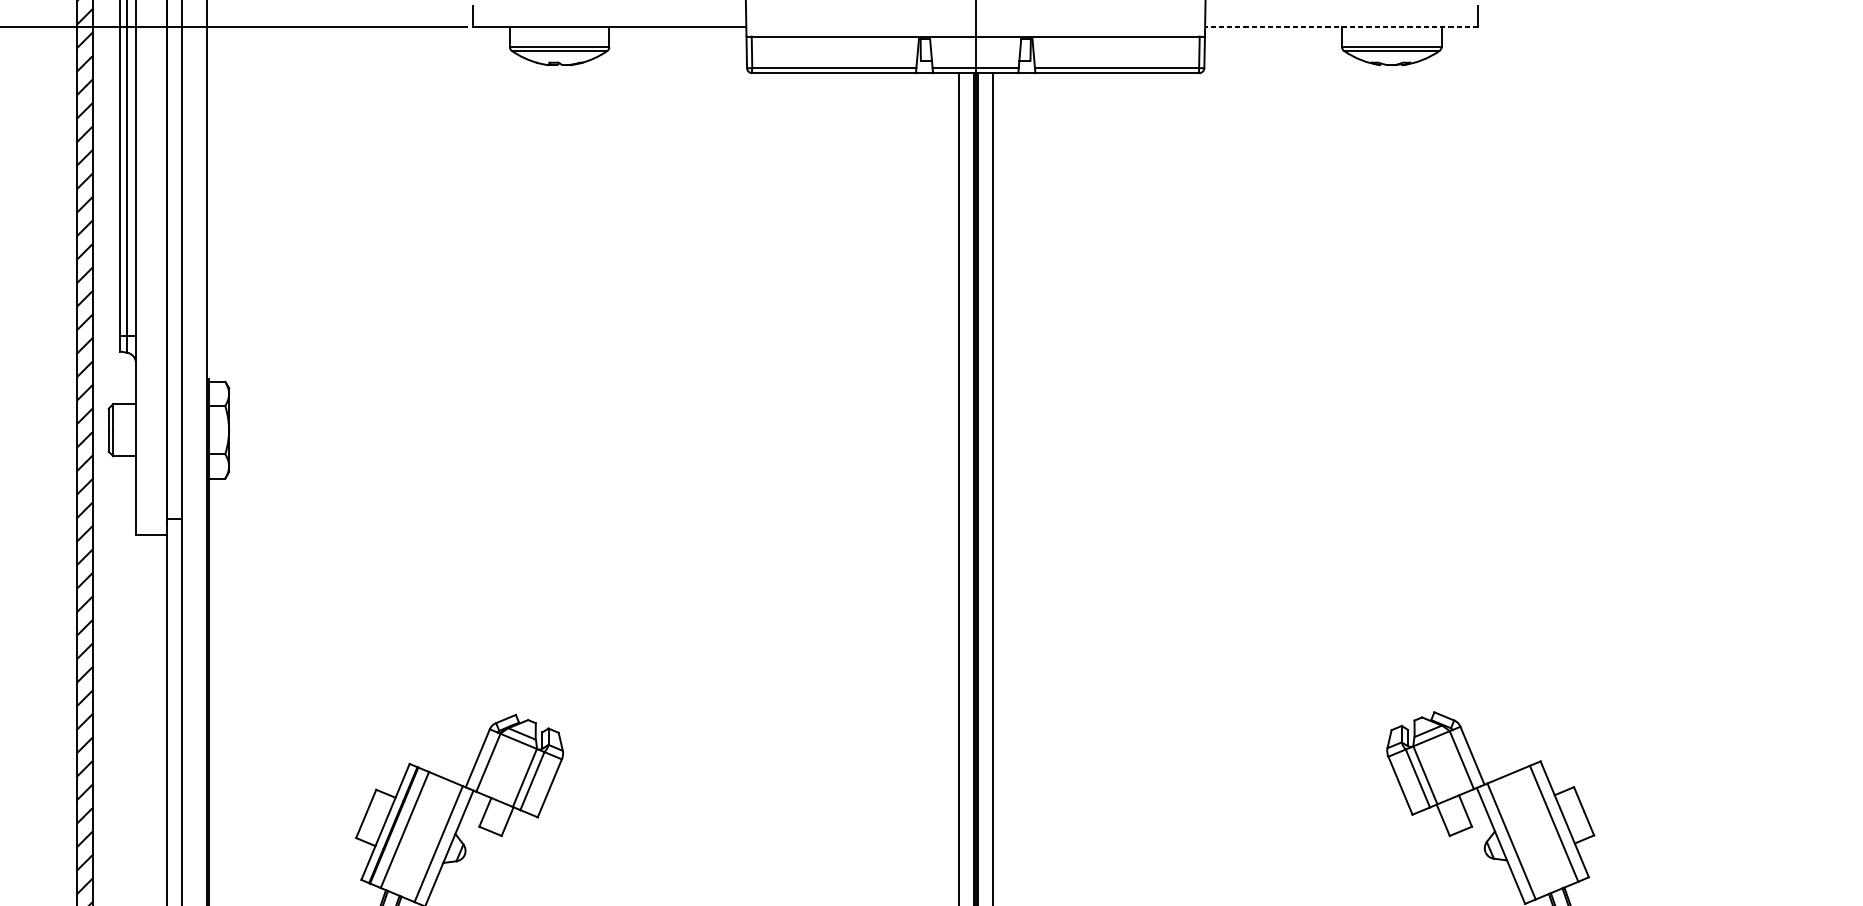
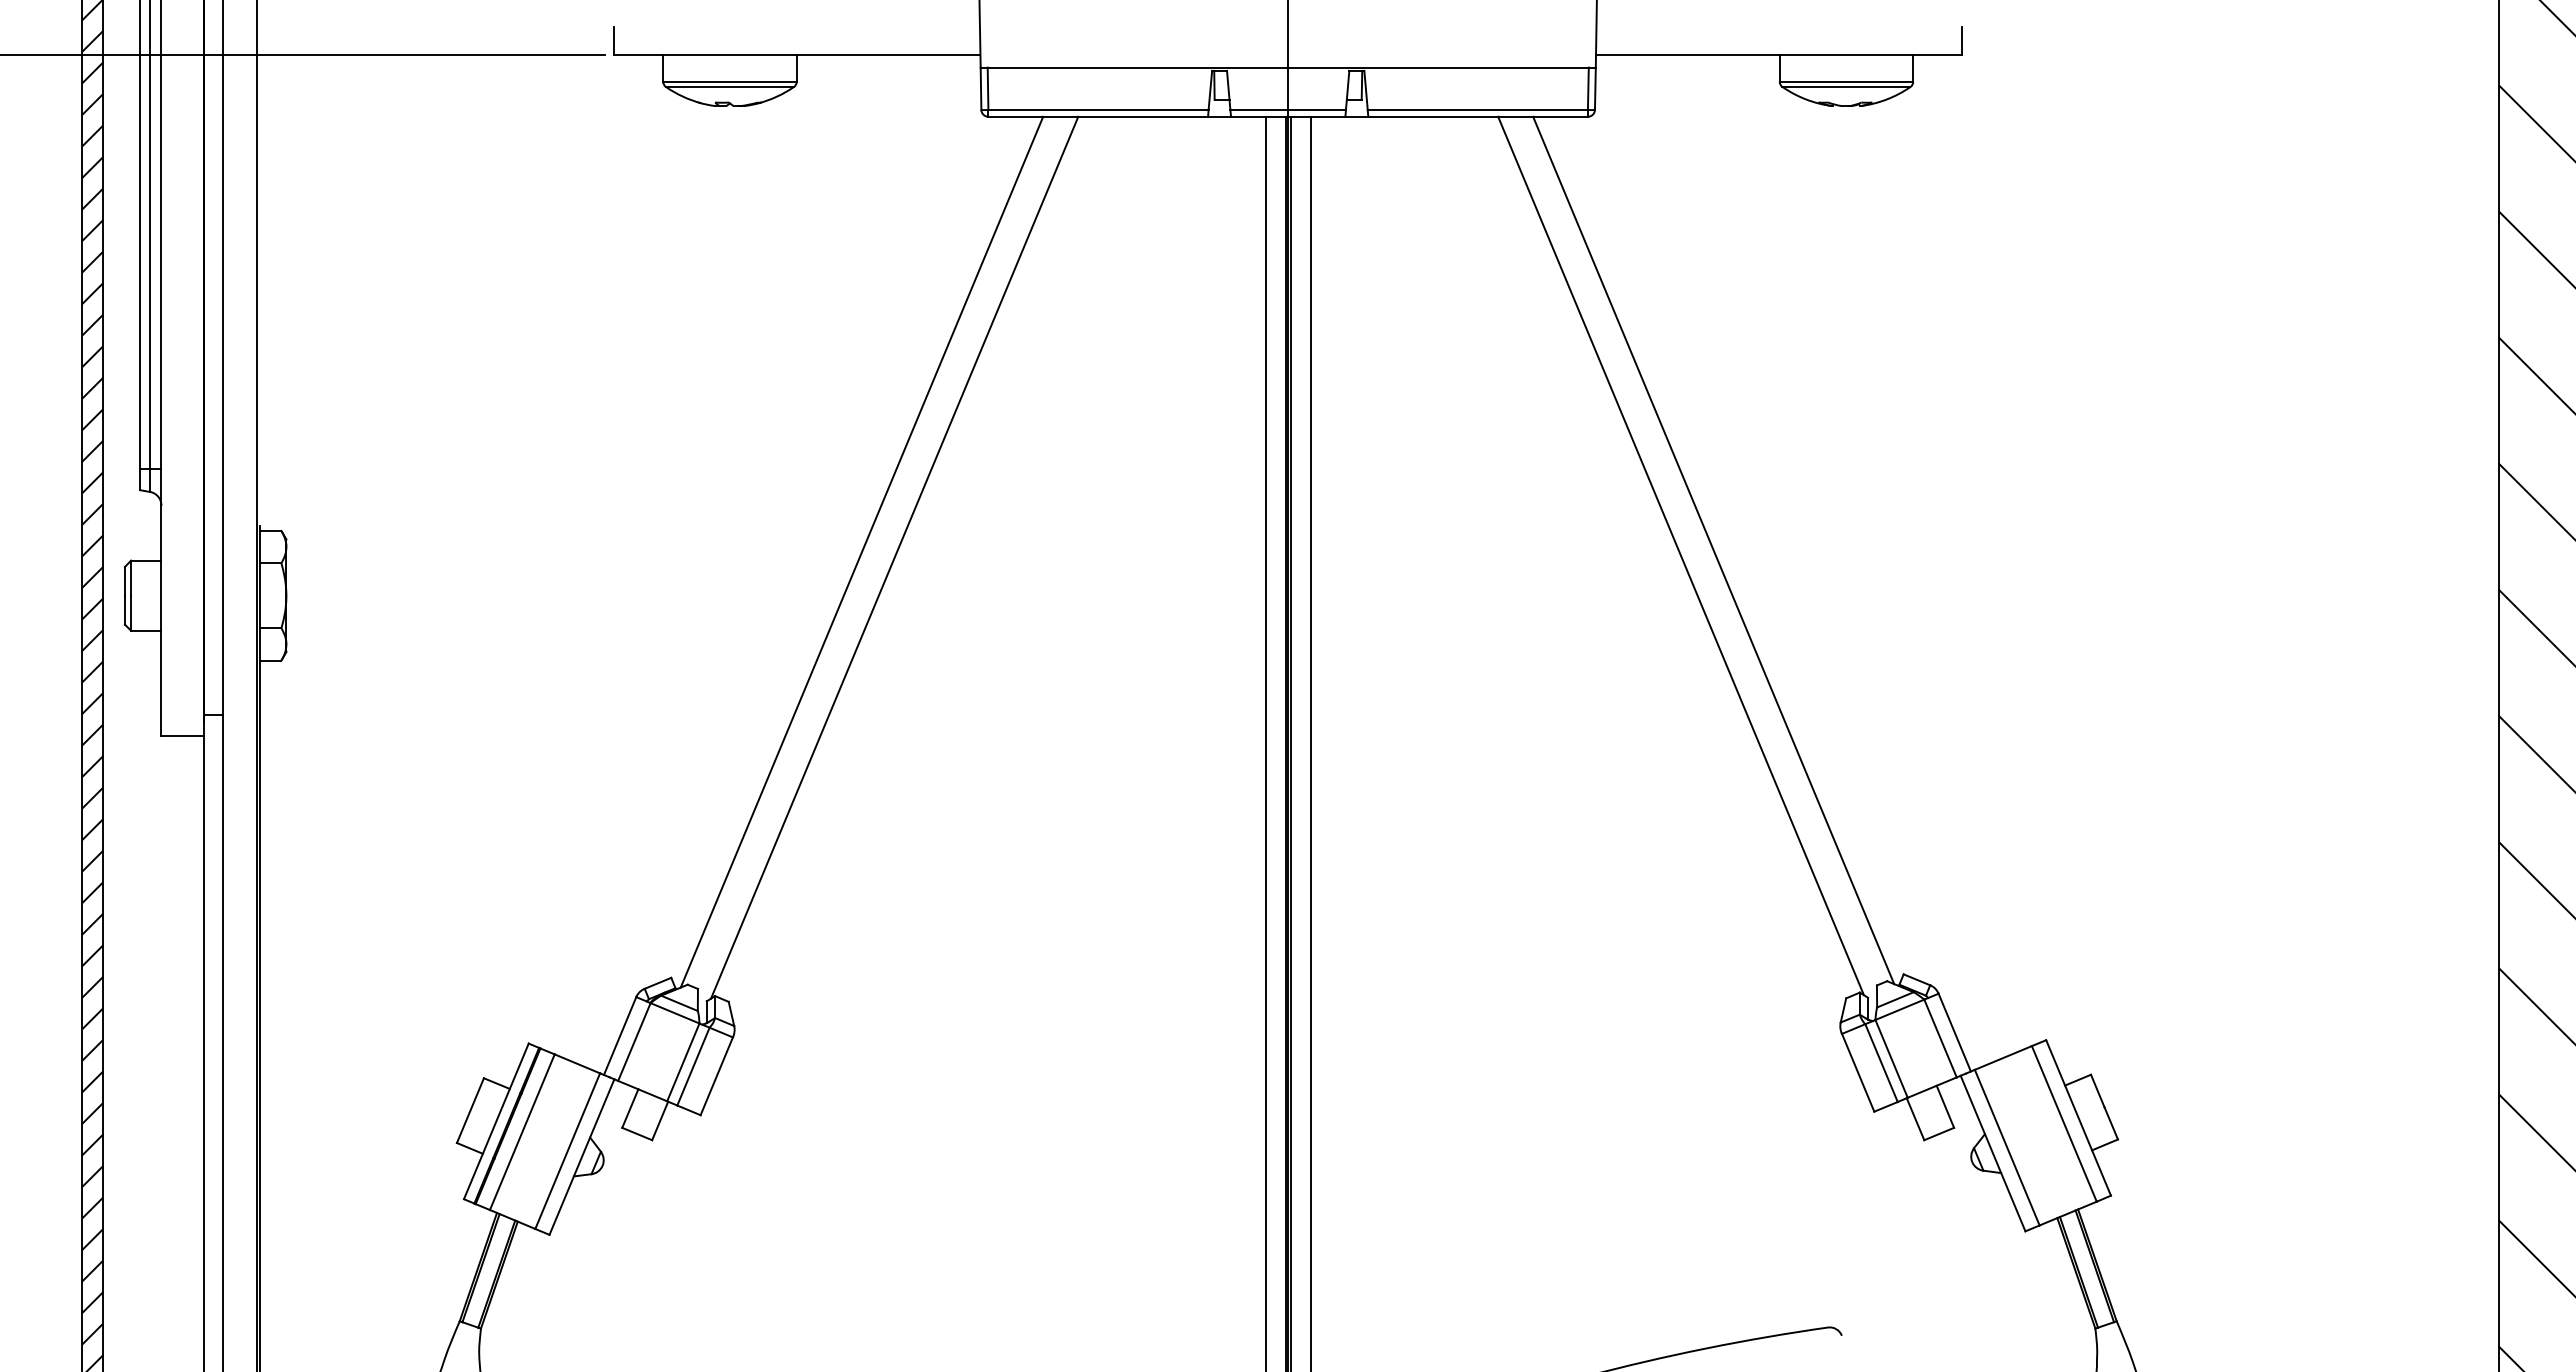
line: (1341, 27) -> (1778, 55), dashed -> solid
line: (1292, 396) -> (1713, 550), added
line: (657, 397) -> (861, 551), added
line: (1268, 400) -> (1680, 555), added
line: (682, 401) -> (894, 557), added

